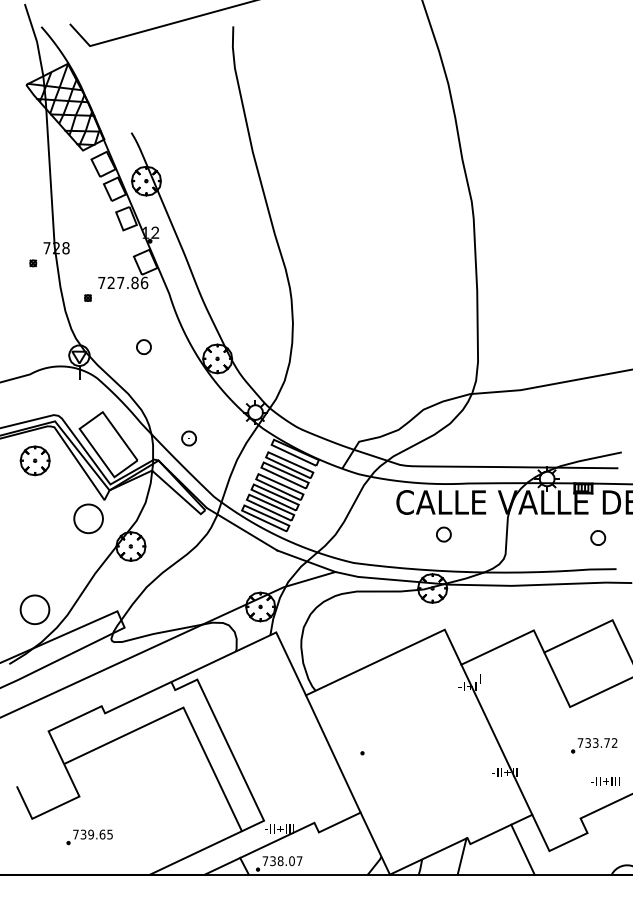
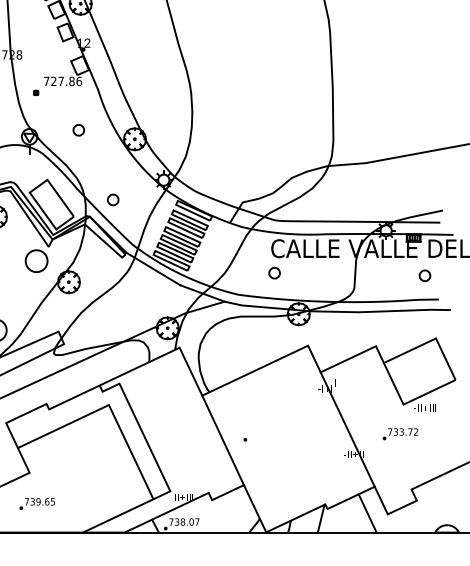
part: (443, 534) -> (274, 273), moved
part: (594, 745) -> (400, 433), moved
text: (605, 781) -> (425, 408), moved

